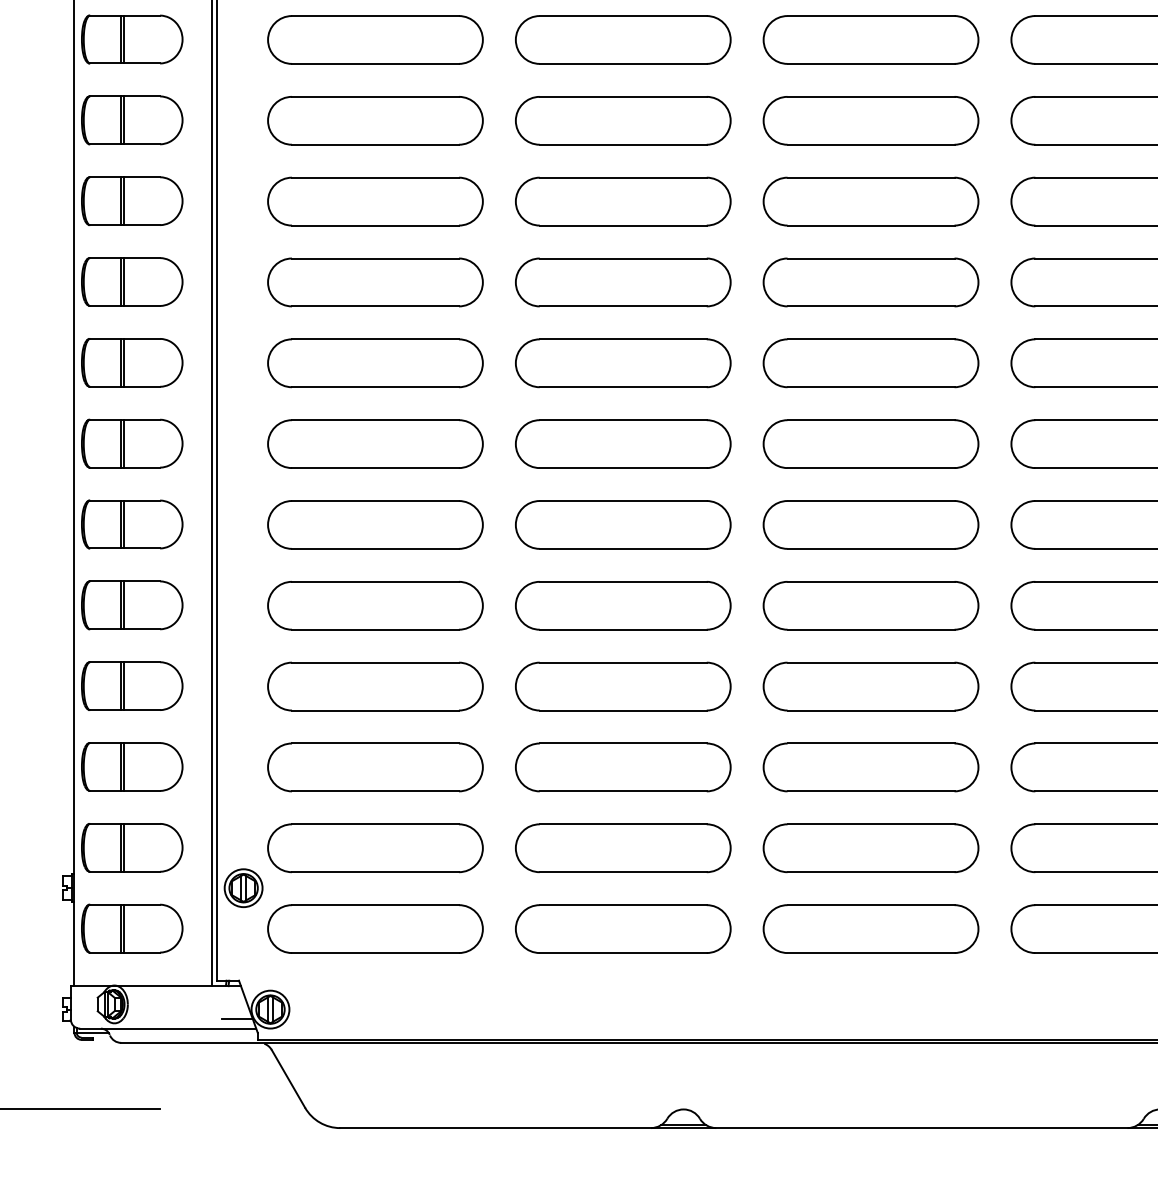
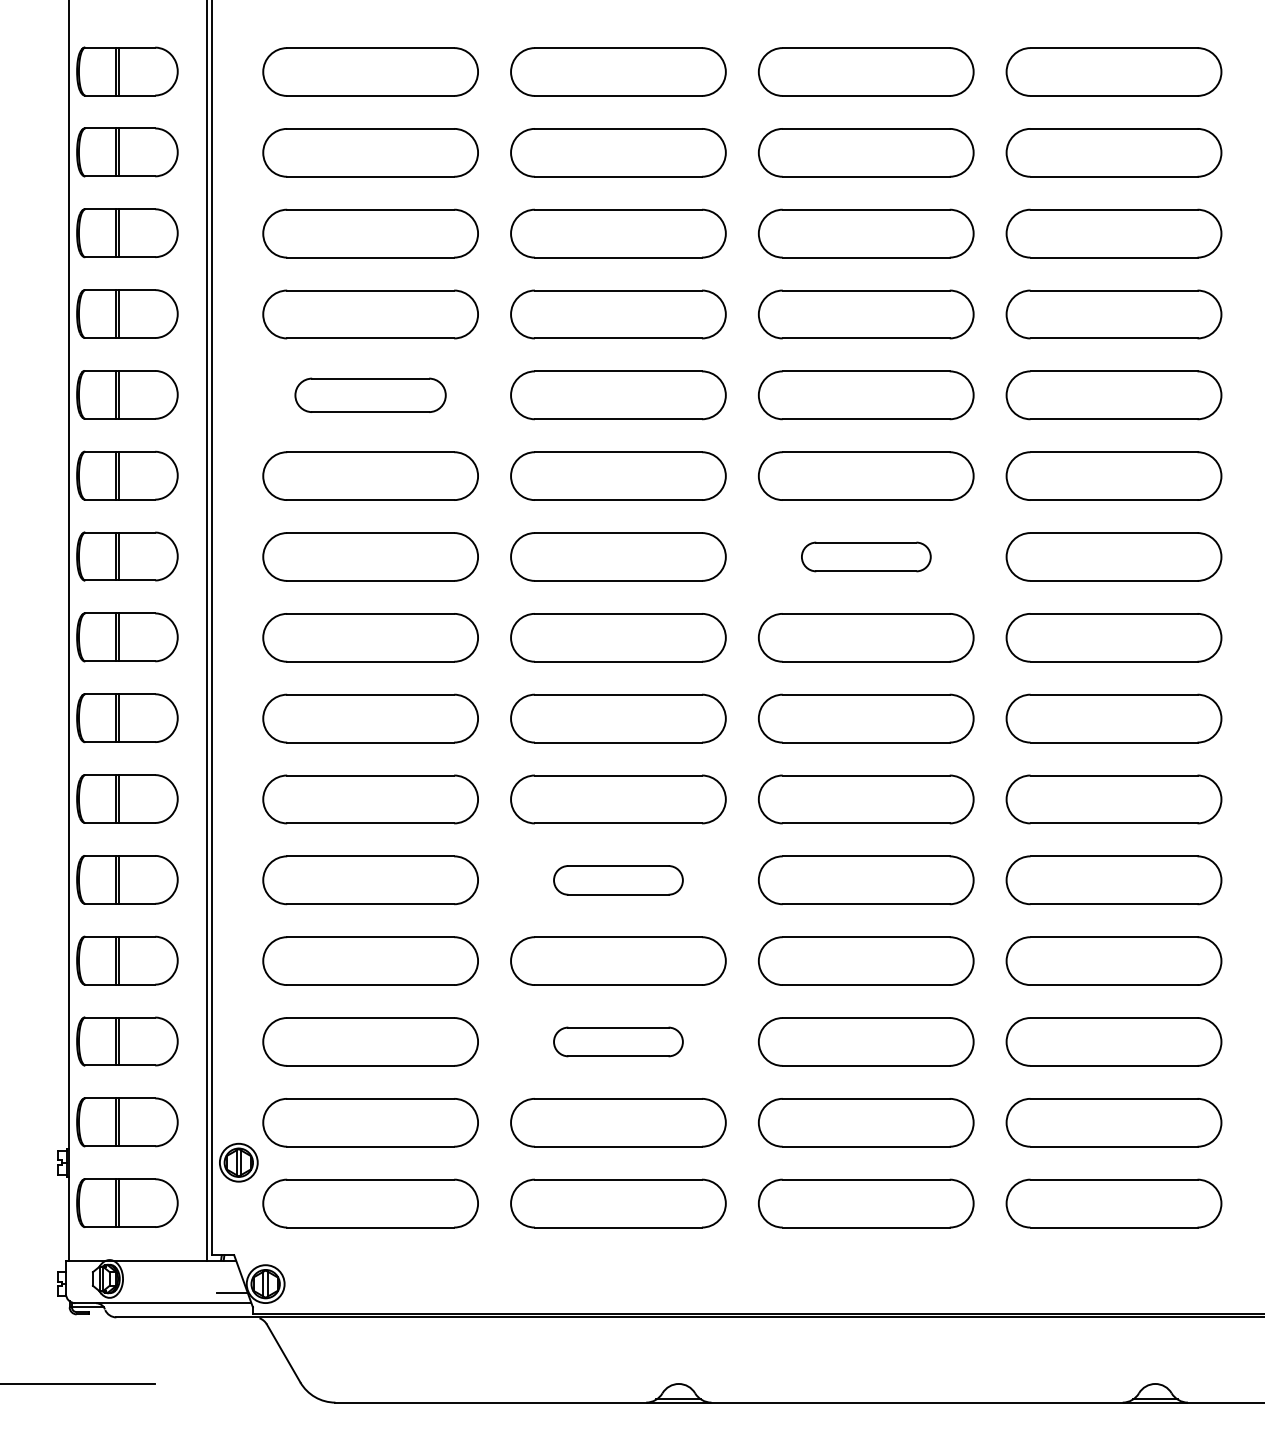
part: (375, 120) -> (370, 395), size x0.7
part: (871, 281) -> (866, 556), size x0.6
part: (623, 605) -> (618, 880), size x0.6
part: (623, 766) -> (618, 1041), size x0.6

